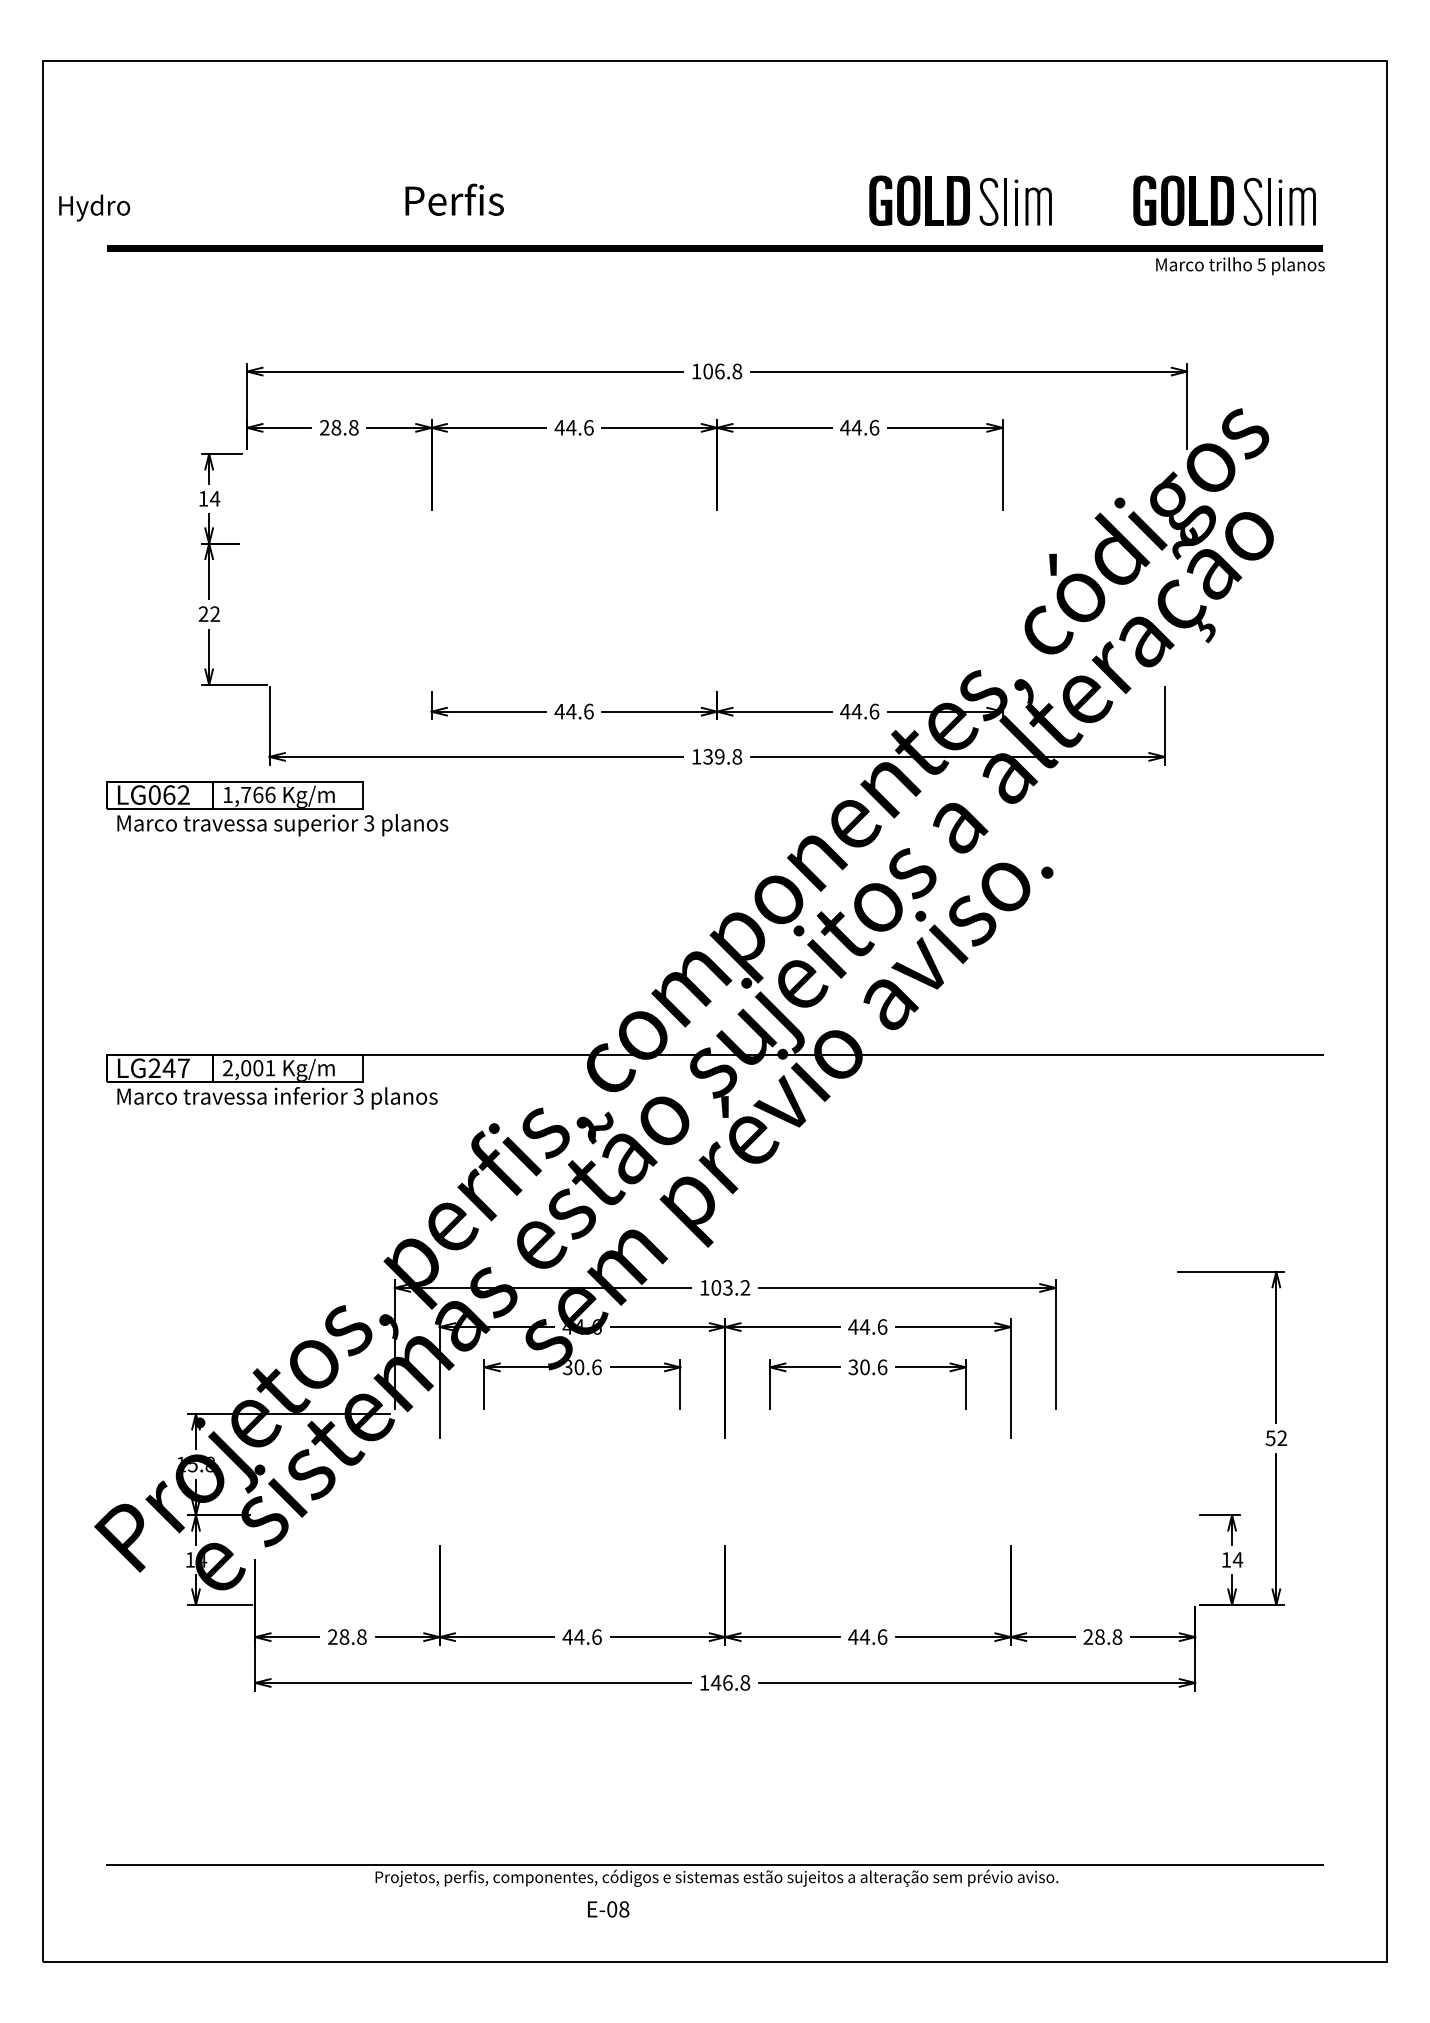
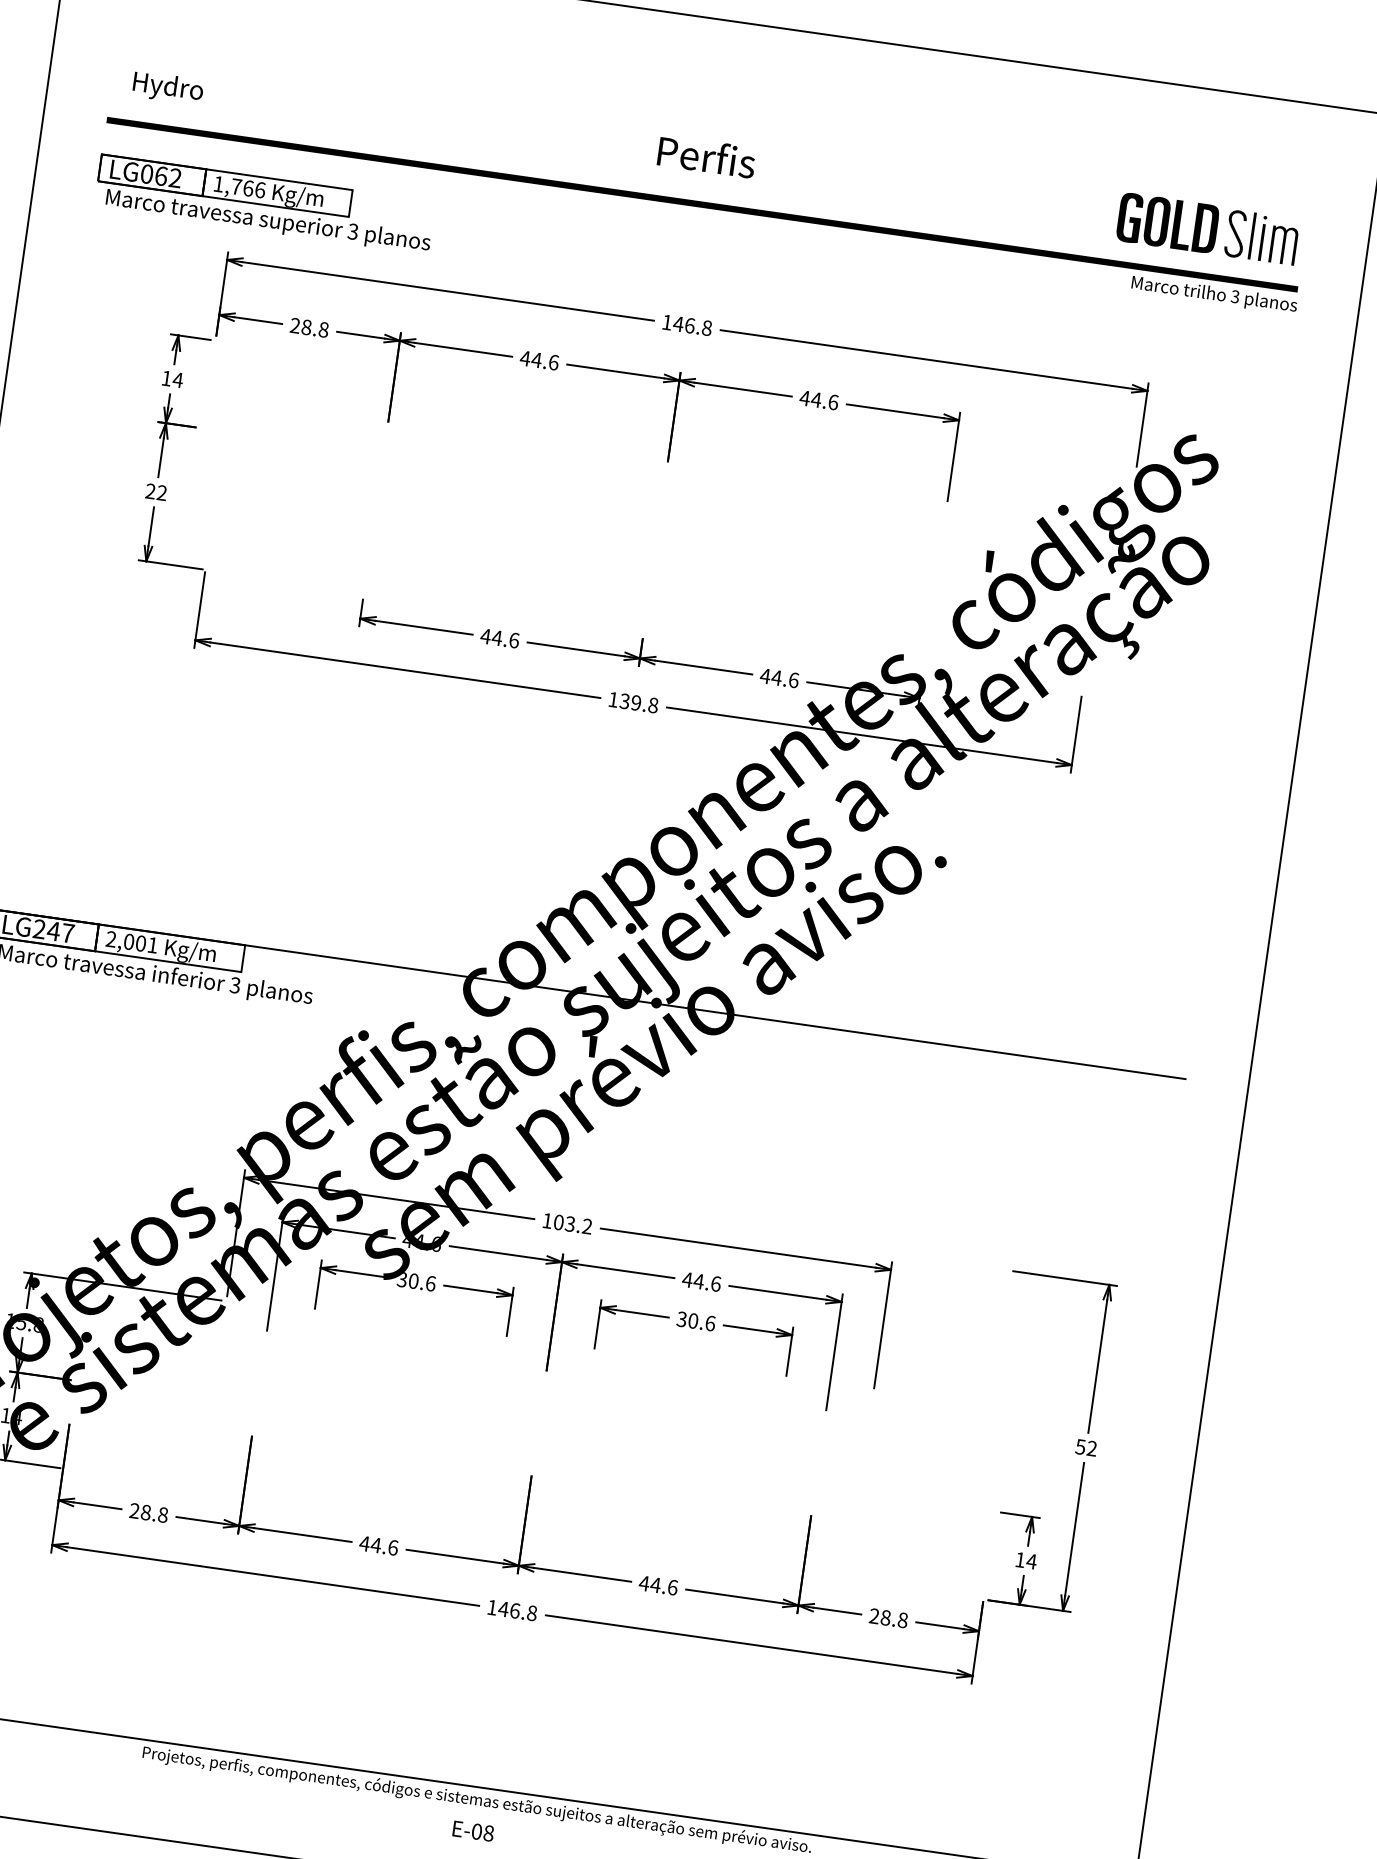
text: (454, 199) -> (706, 156), moved
part: (960, 200) -> (949, 191), removed
text: (94, 207) -> (168, 87), moved
text: (1261, 264) -> (1235, 296), 5 -> 3
text: (707, 371) -> (677, 324), 106.8 -> 146.8
part: (277, 808) -> (265, 204), moved
text: (608, 1909) -> (473, 1831), moved

